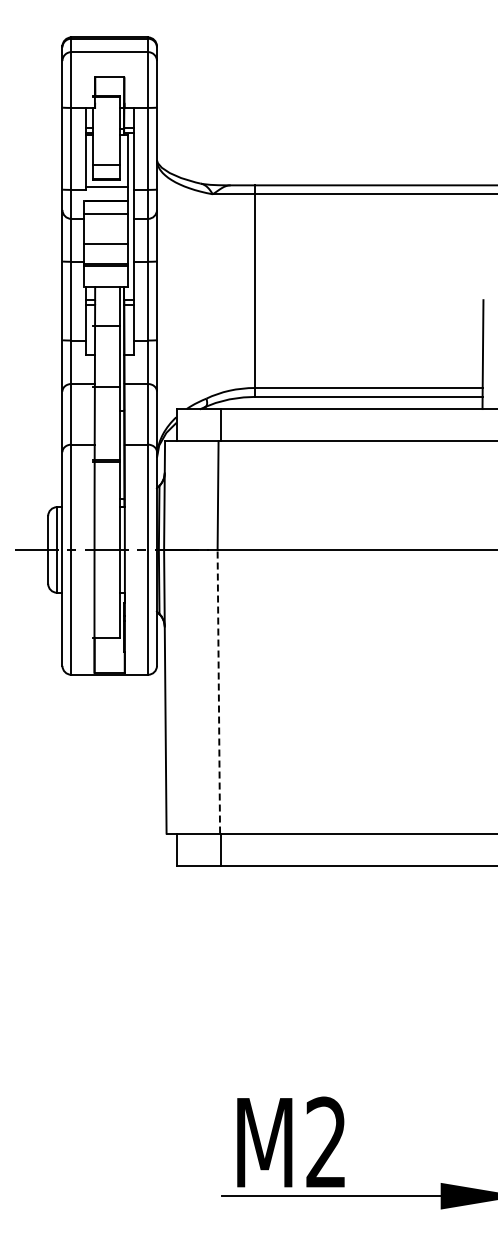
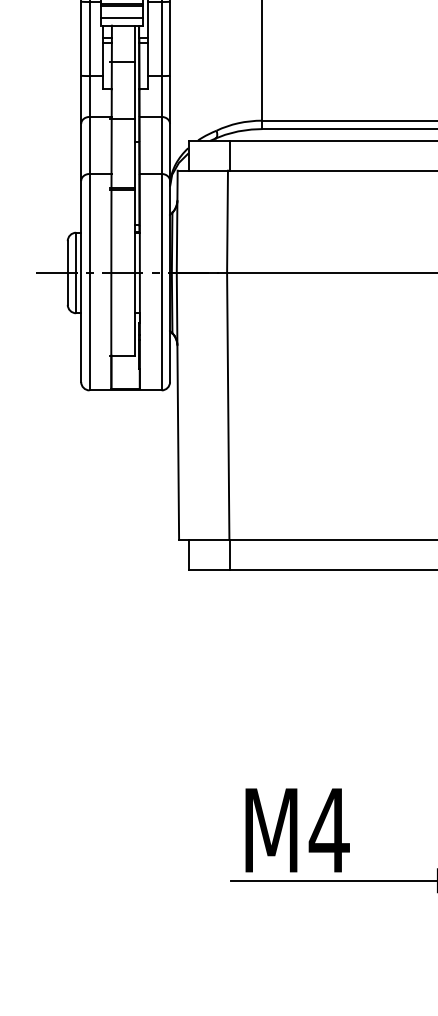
line: (105, 278) -> (121, 17), added
line: (218, 691) -> (227, 406), dashed -> solid
text: (326, 1141) -> (329, 829), M2 -> M4

